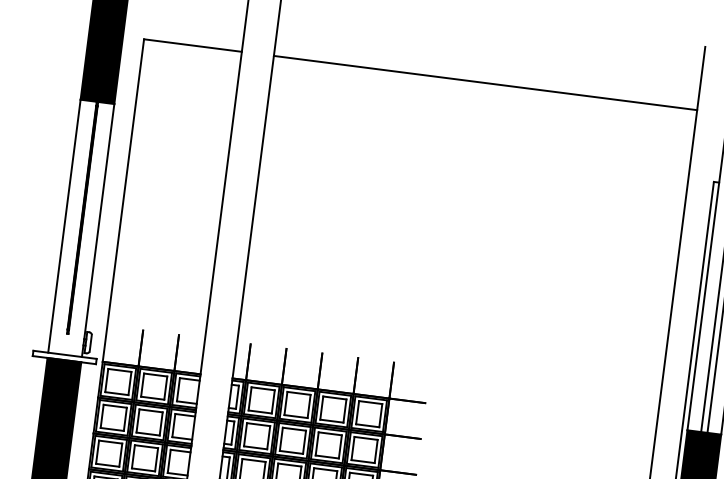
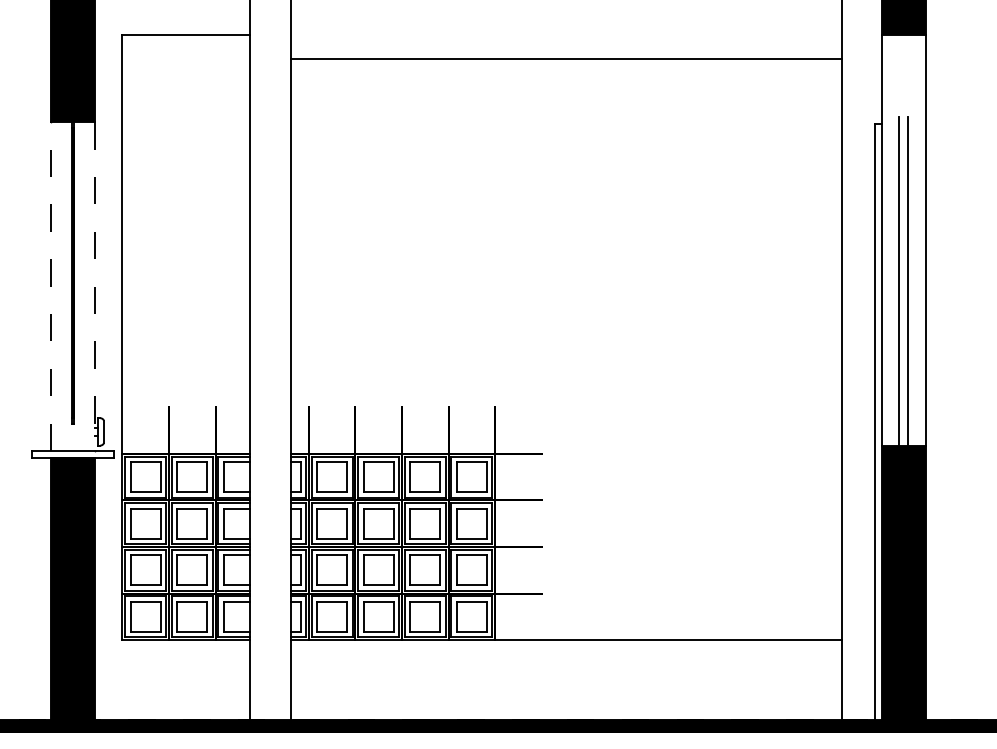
line: (485, 83) -> (566, 58), moved
line: (64, 226) -> (51, 286), solid -> dashed
line: (98, 231) -> (95, 287), solid -> dashed

